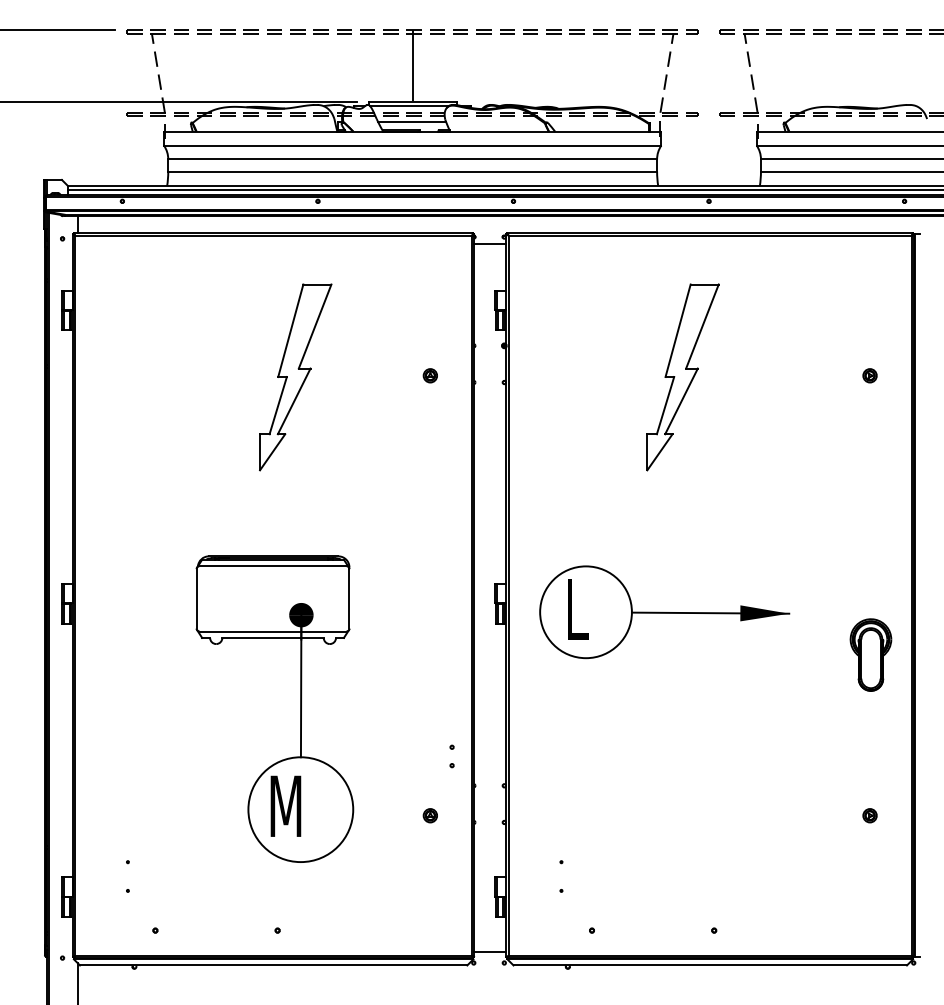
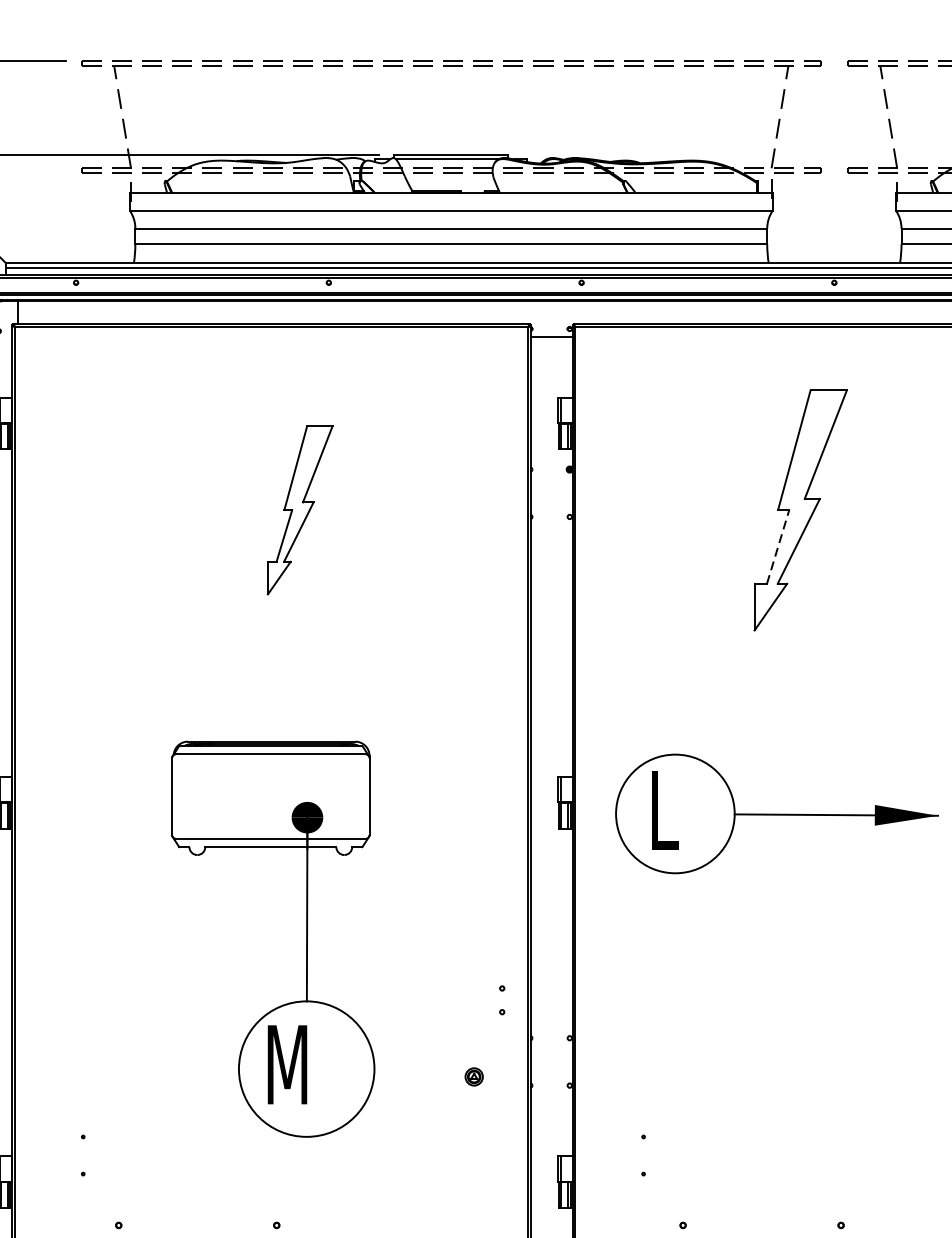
line: (412, 65) -> (451, 107), removed
line: (412, 122) -> (451, 180), removed
part: (429, 375) -> (473, 507), removed
part: (295, 377) -> (299, 510), size x0.7
line: (665, 405) -> (778, 546), solid -> dashed

